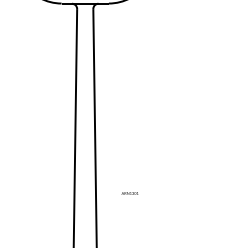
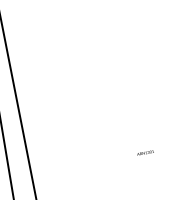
text: (129, 193) -> (144, 153), moved

